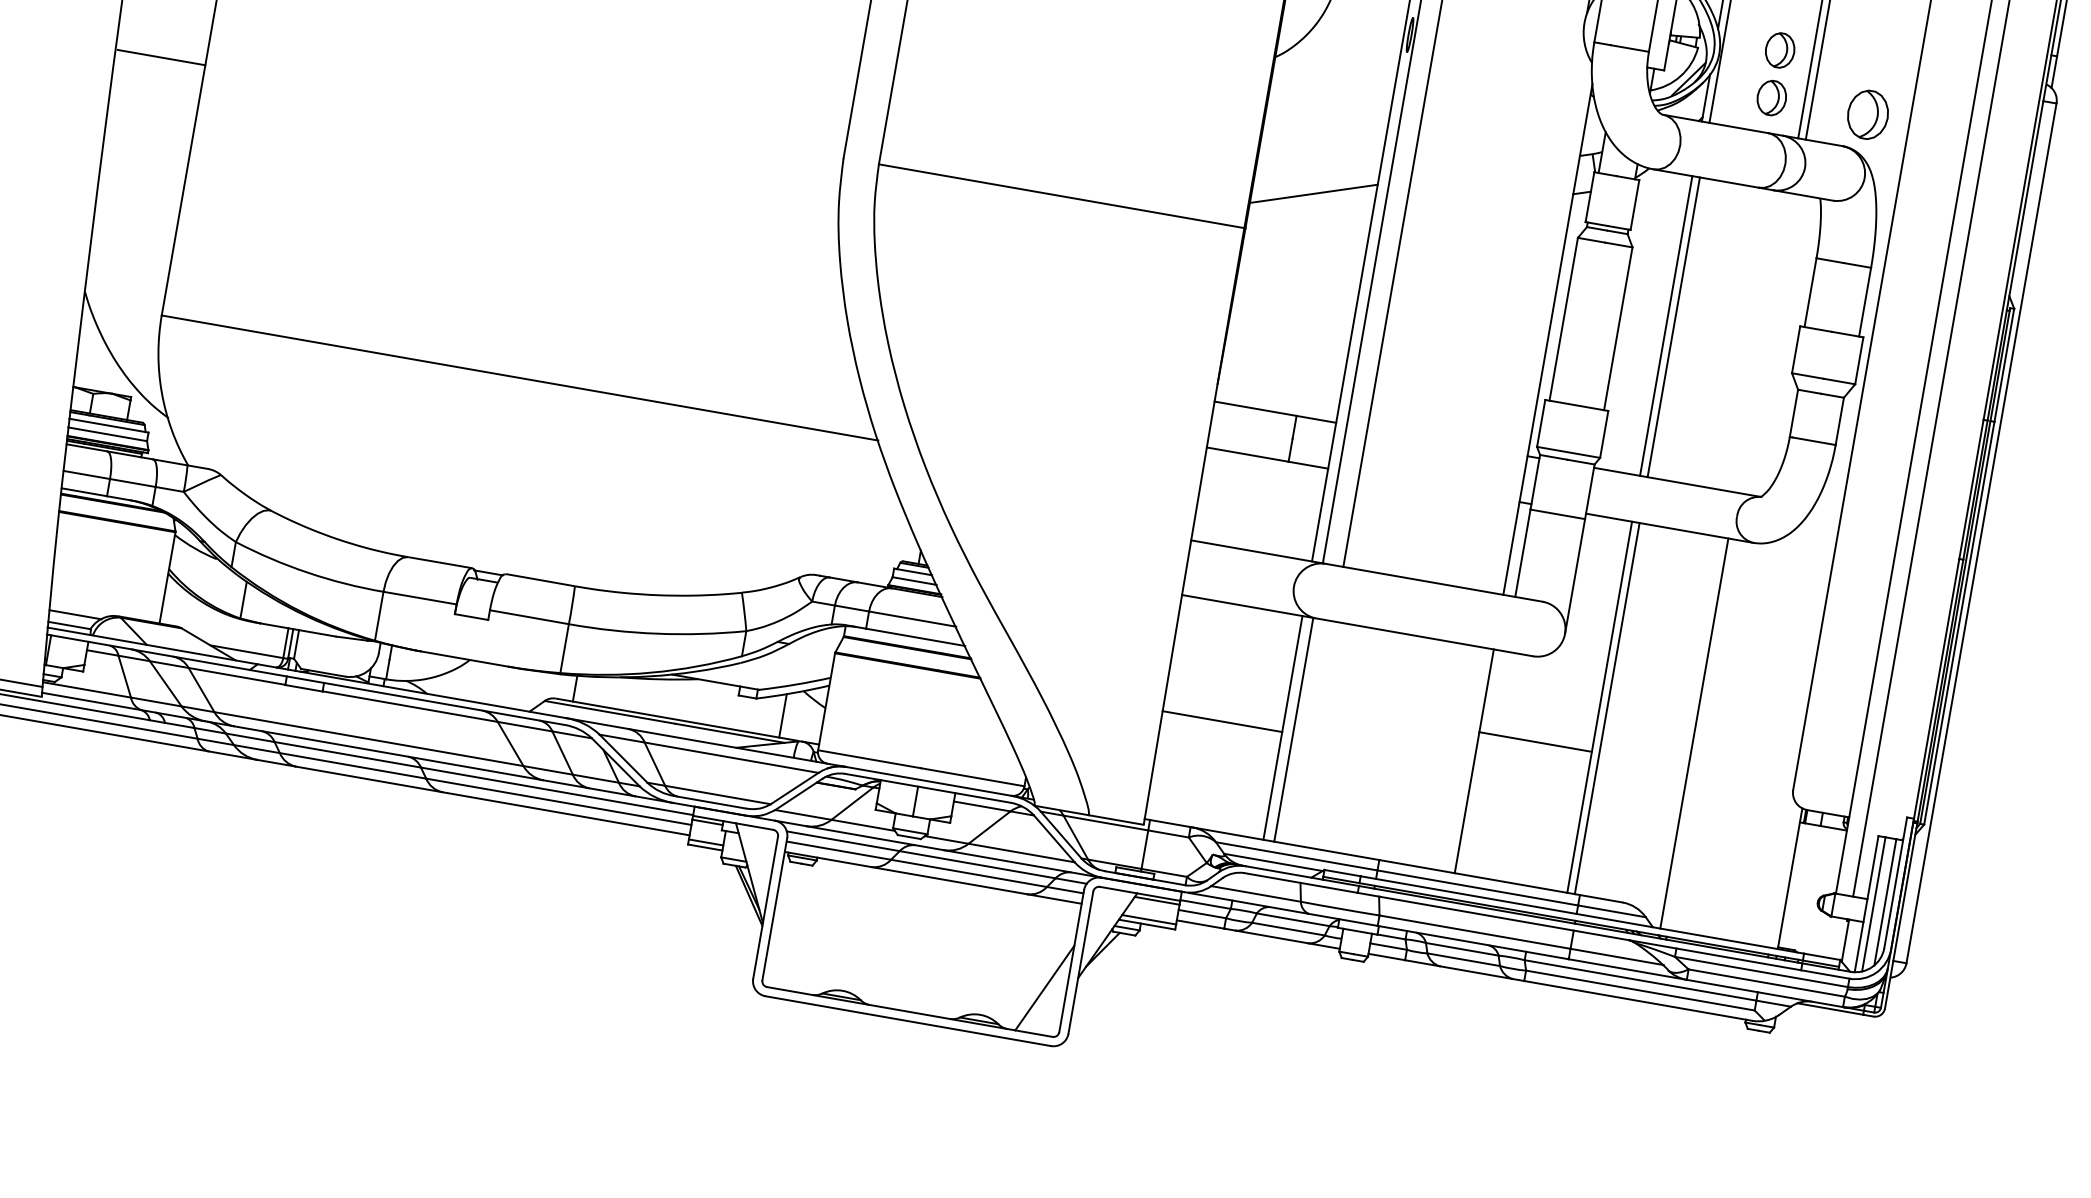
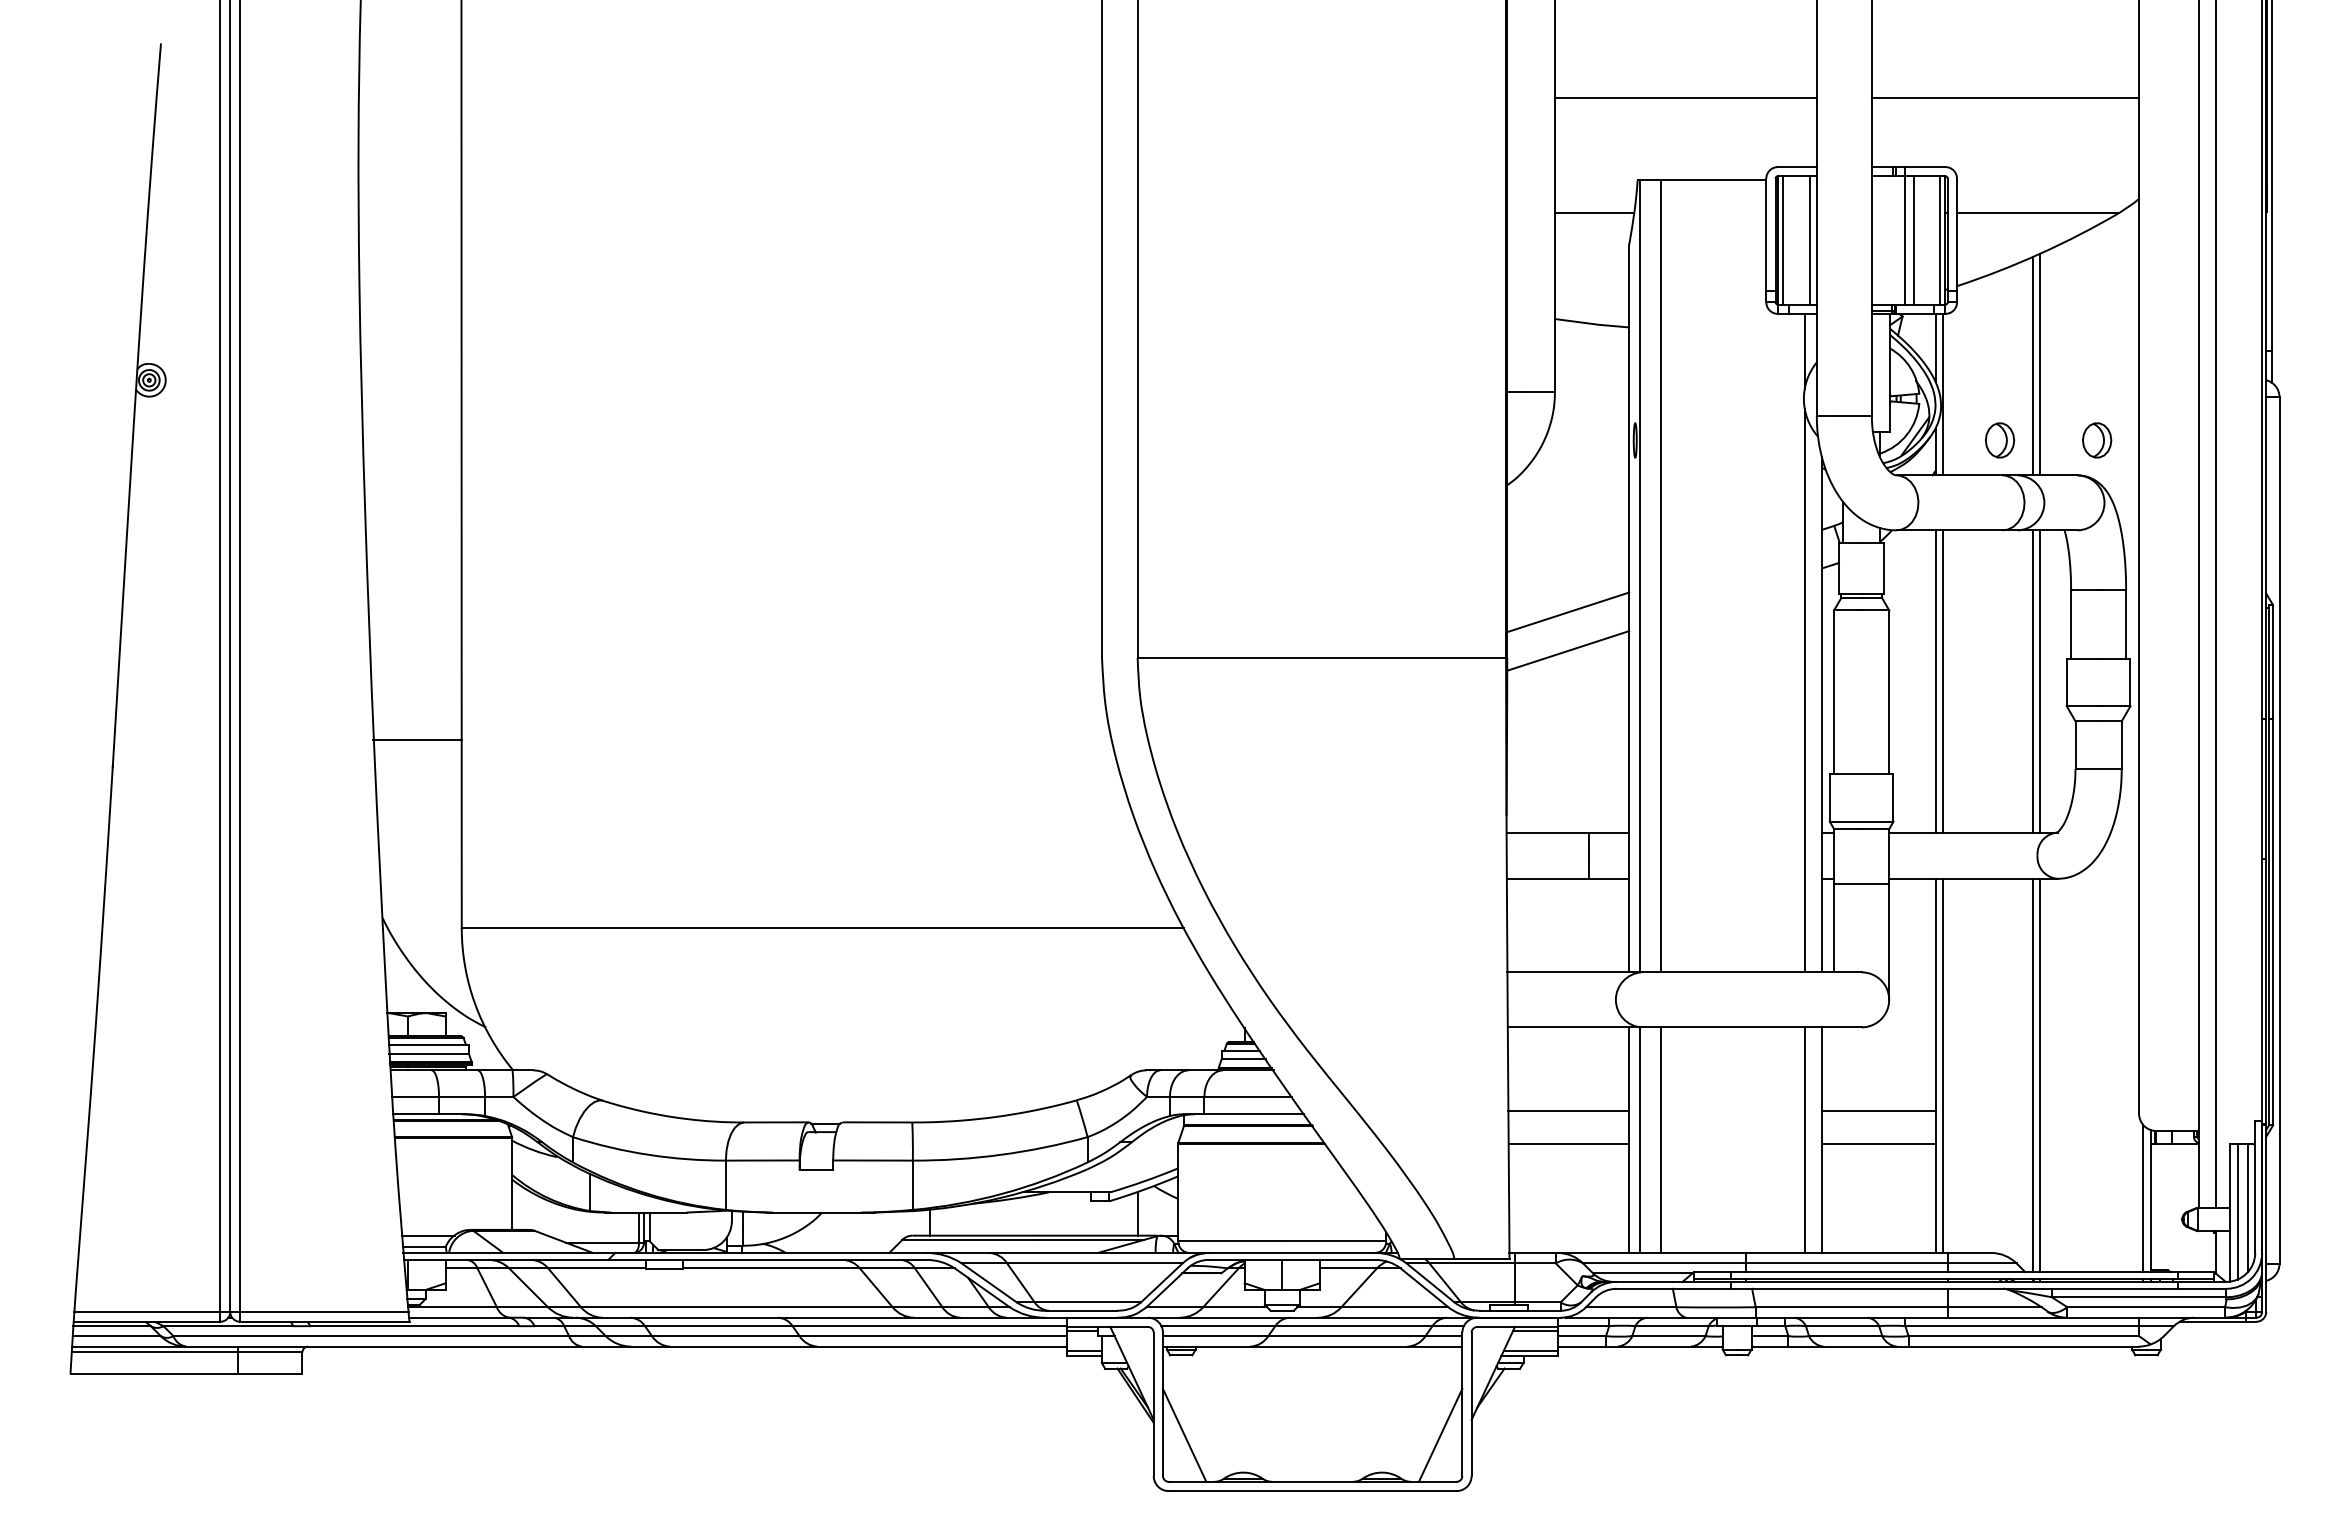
part: (1780, 50) -> (2000, 392), removed
line: (161, 57) -> (417, 739), moved
part: (1868, 115) -> (2097, 440), size x0.71
line: (1307, 231) -> (1568, 650), added
line: (1534, 312) -> (1804, 690), added
line: (1762, 342) -> (2032, 681), added
line: (1770, 344) -> (2040, 681), added
line: (1227, 687) -> (1568, 1110), added
line: (1314, 732) -> (1660, 1139), added
line: (1702, 734) -> (2040, 1075), added
line: (1456, 757) -> (1804, 1139), added
line: (1529, 775) -> (1878, 1144), added
line: (1782, 874) -> (2143, 1198), added
line: (790, 942) -> (1184, 1434), added

